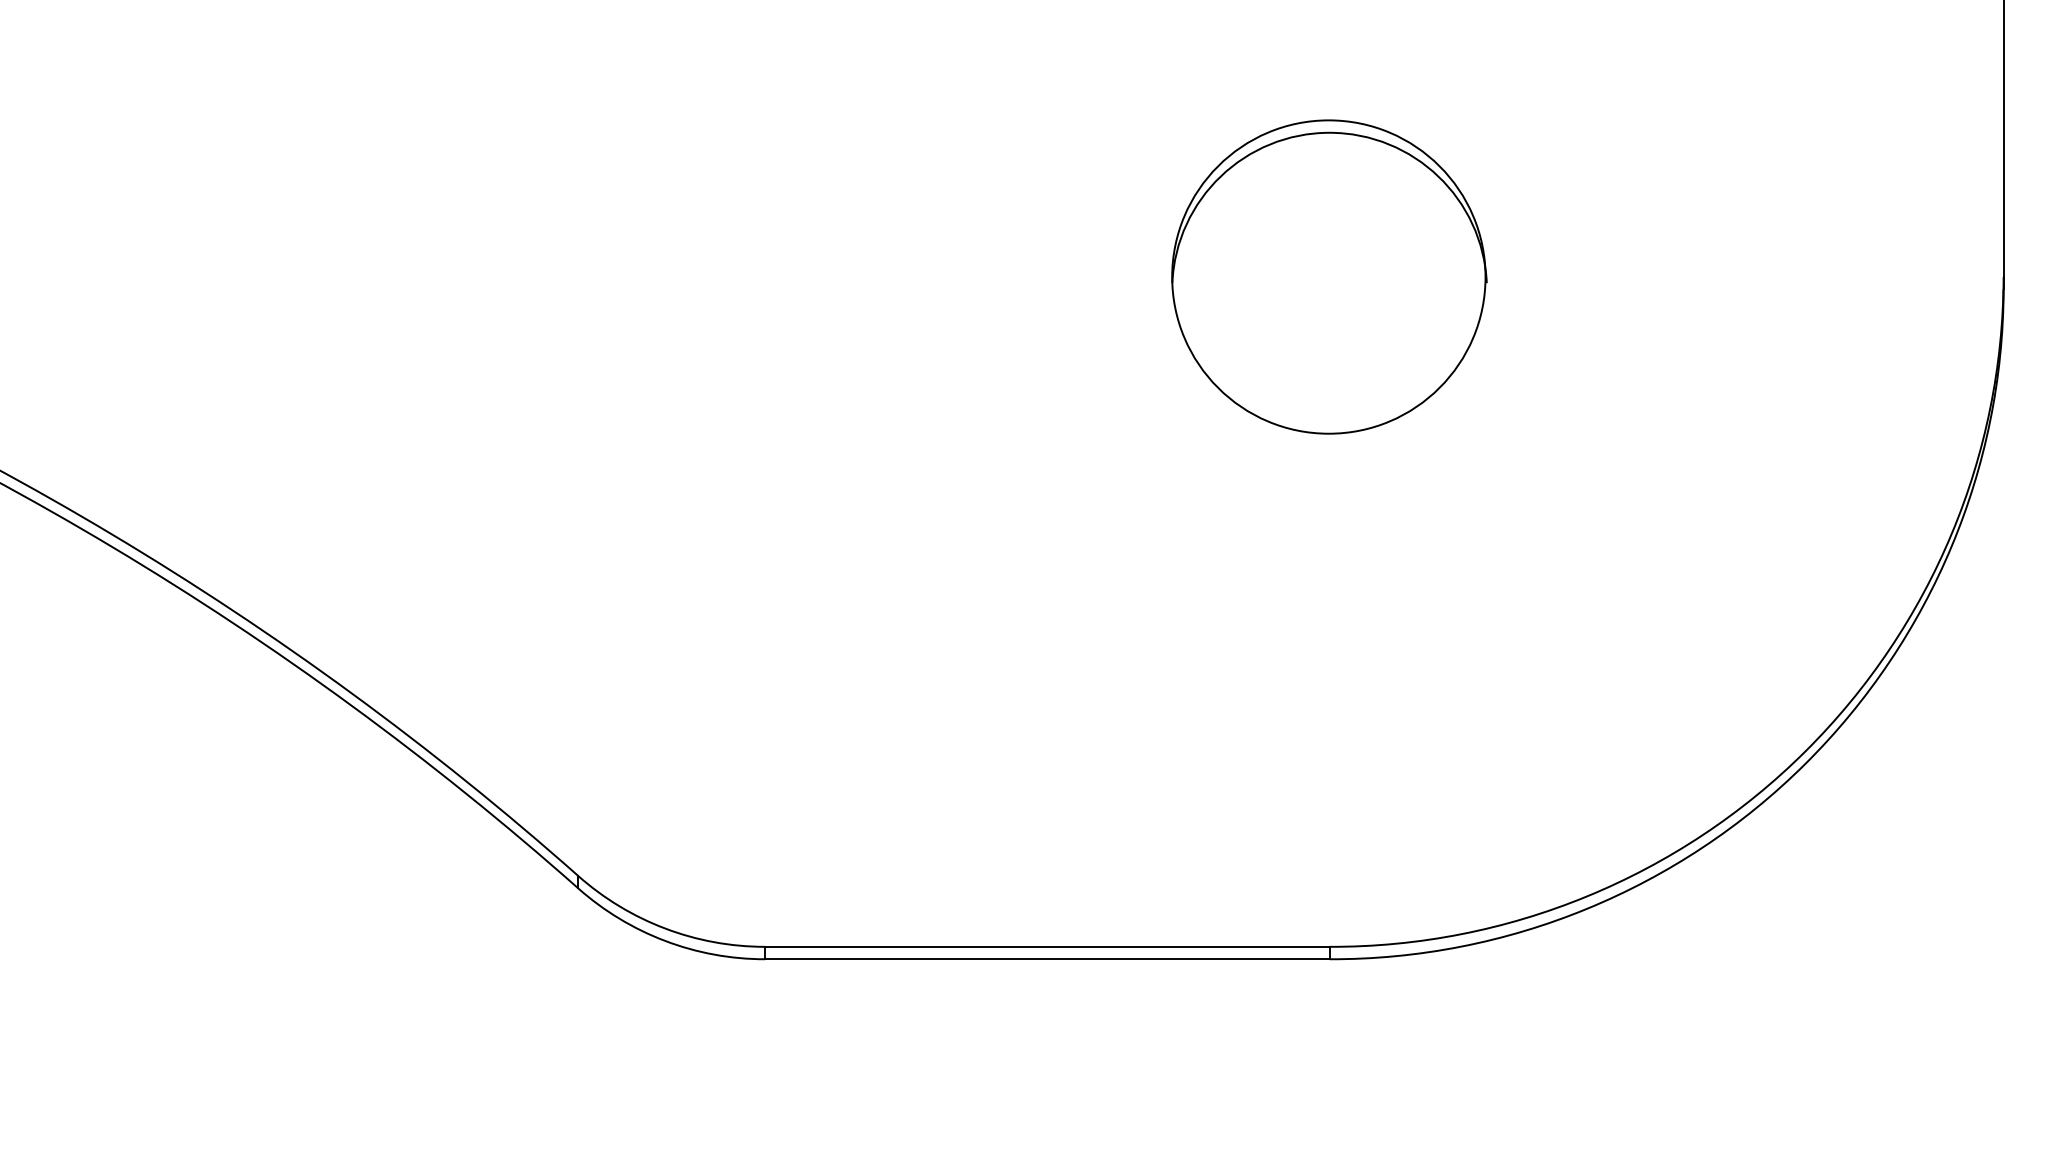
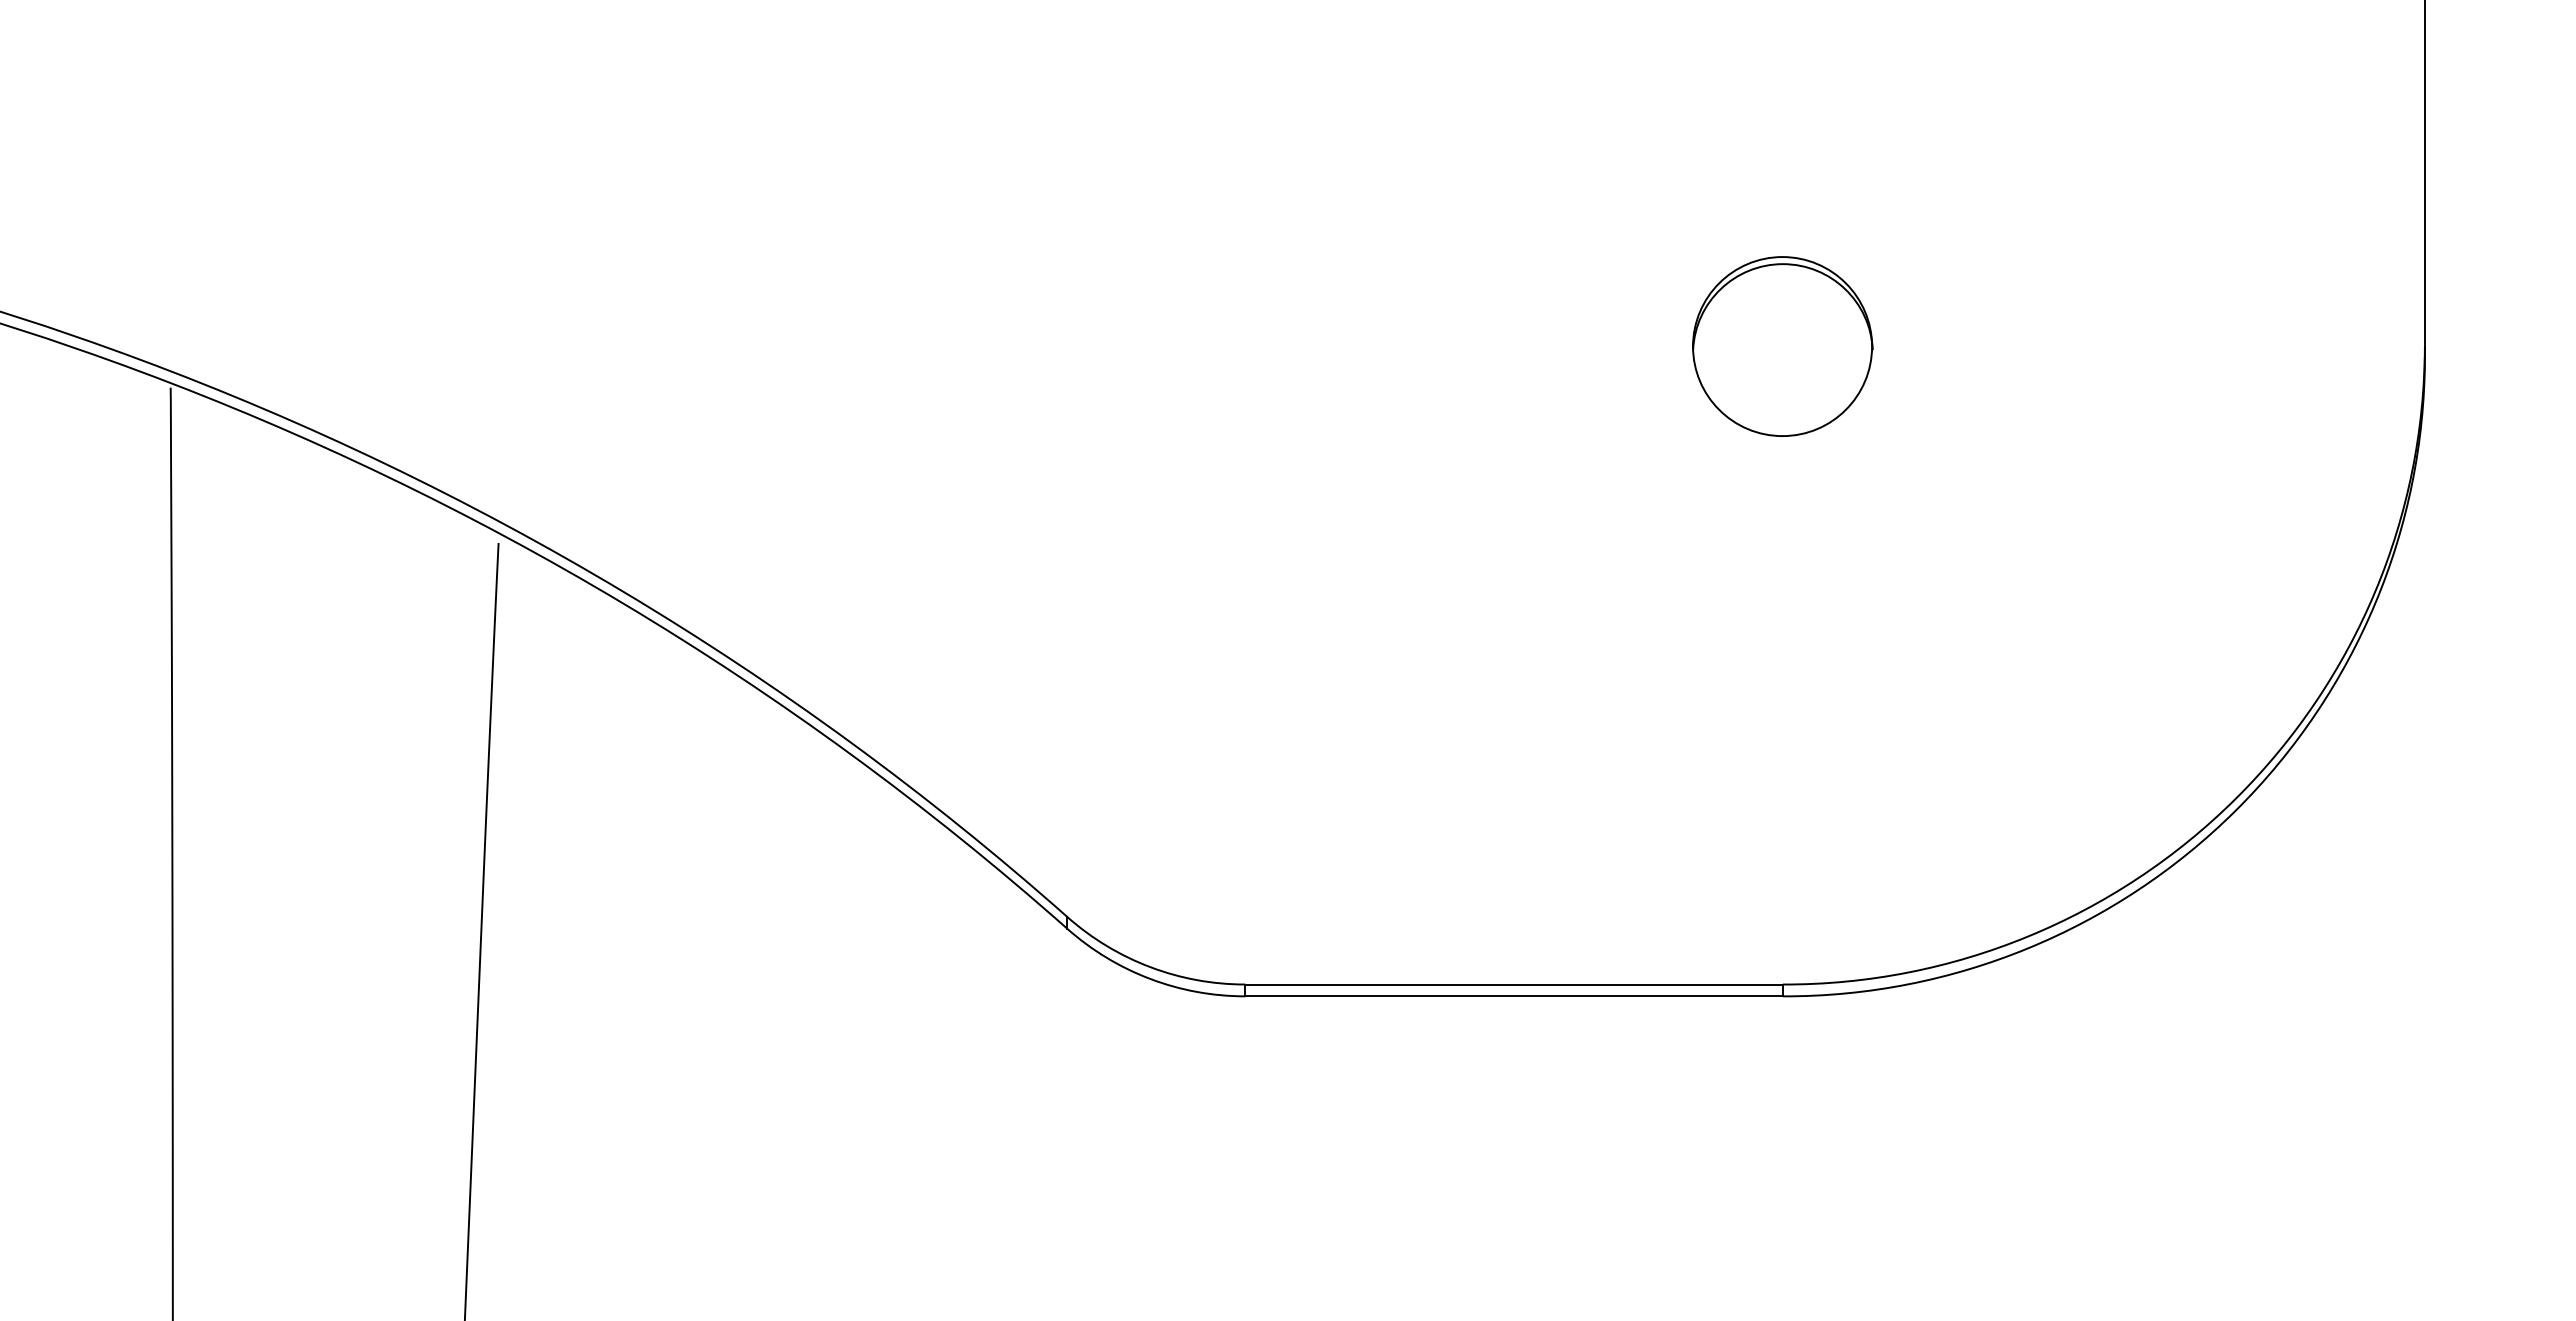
part: (1329, 276) -> (1782, 346), size x0.6

